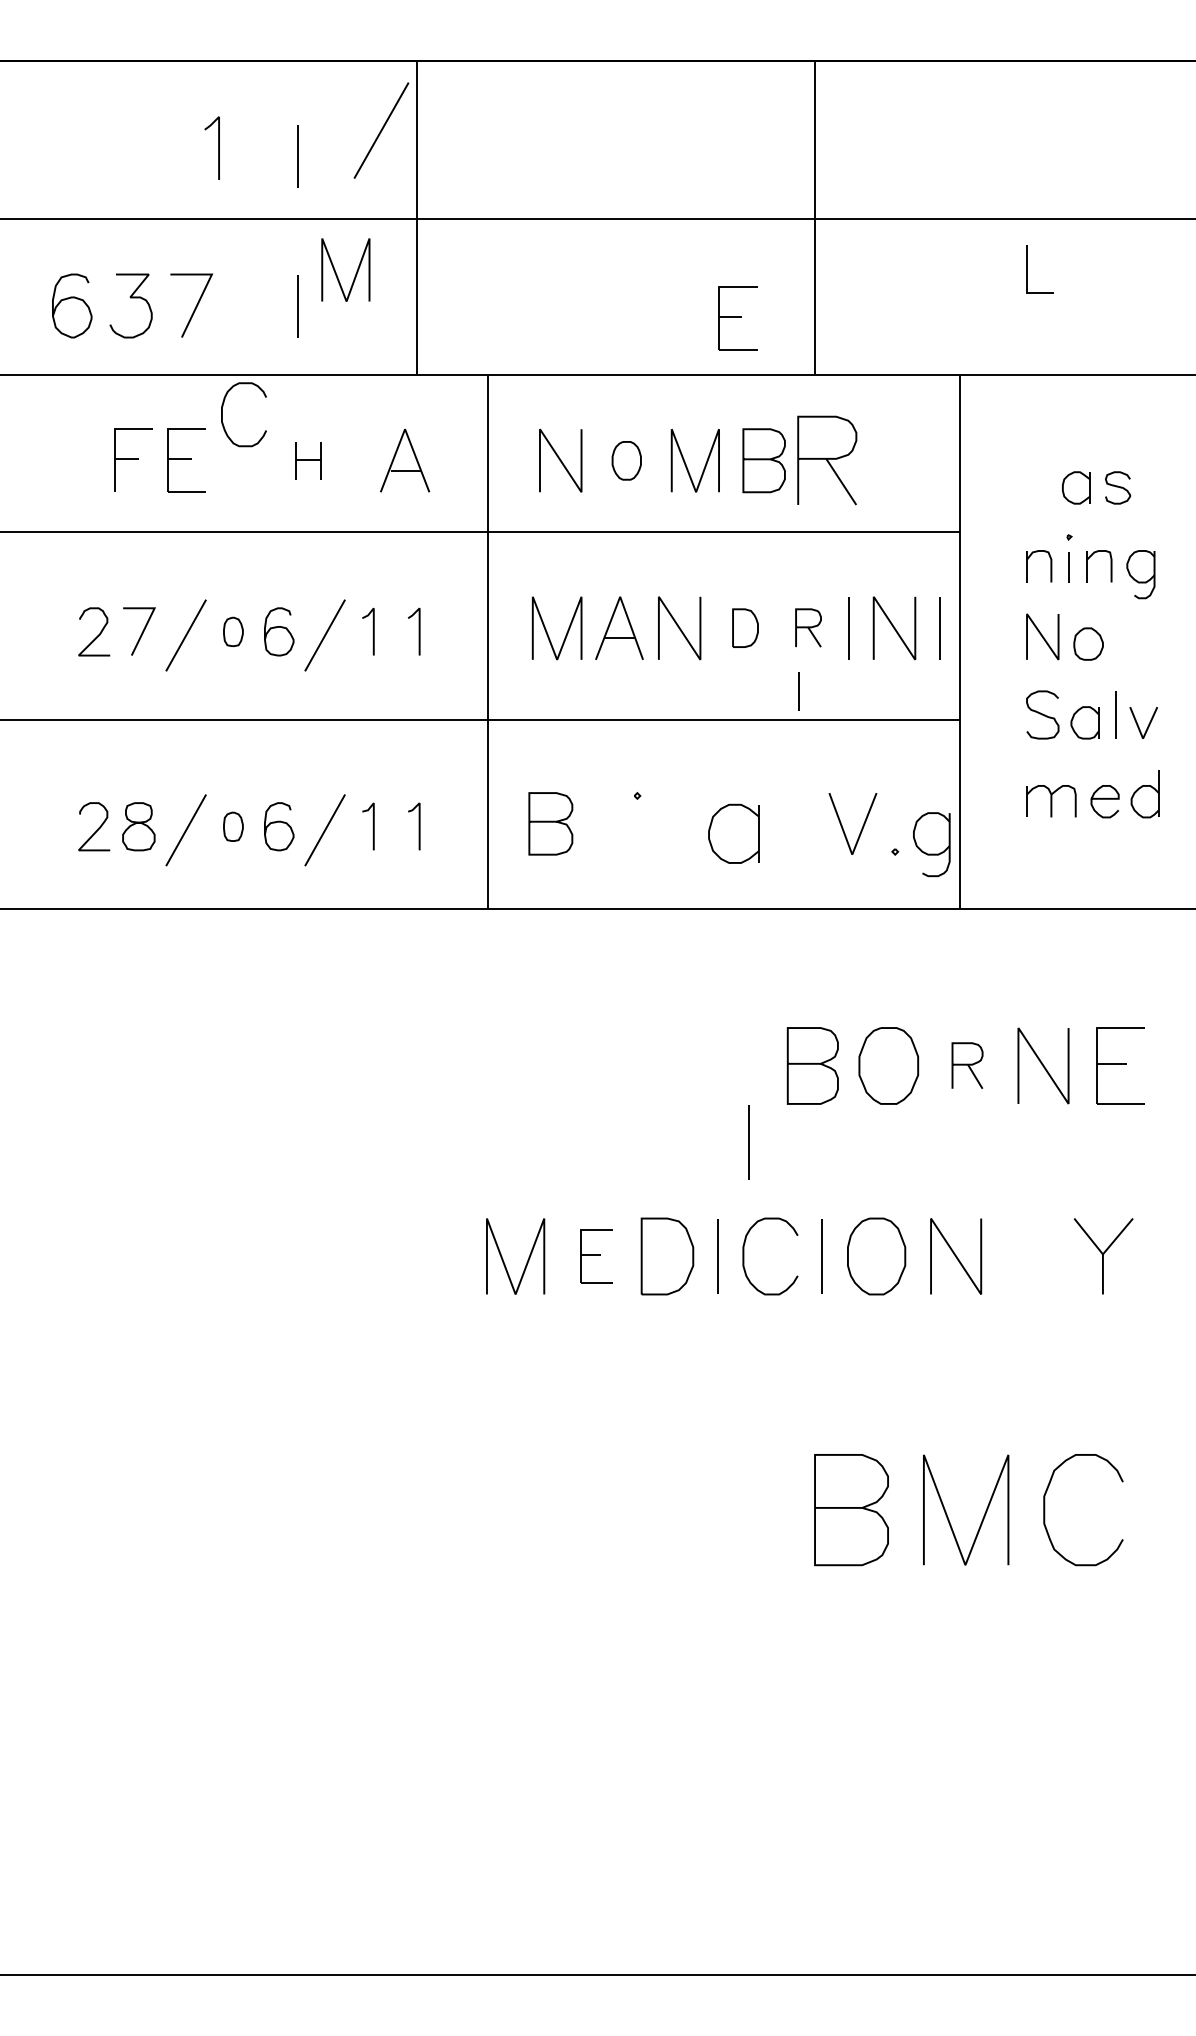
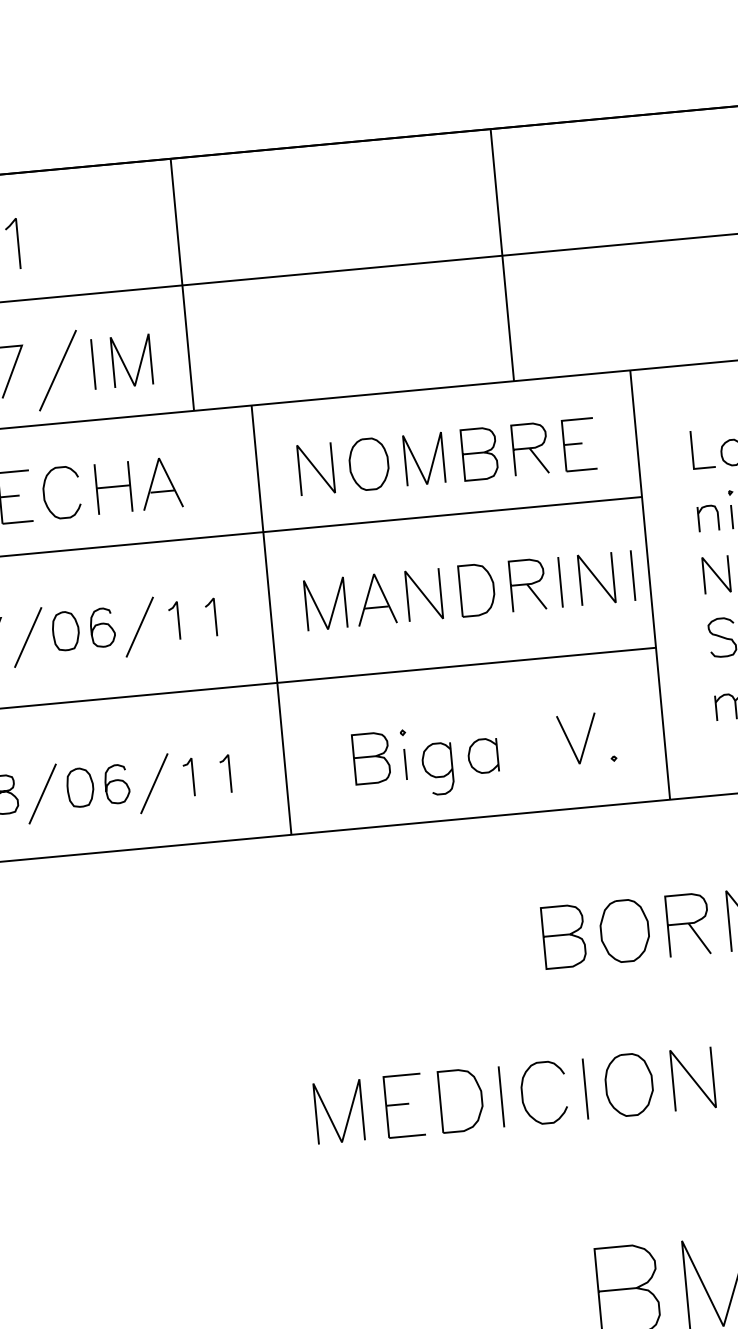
line: (381, 130) -> (58, 370), moved
line: (297, 156) -> (81, 244), removed
curve: (1027, 269) -> (692, 450), moved
curve: (337, 274) -> (125, 365), moved
part: (737, 318) -> (578, 444), moved
curve: (222, 414) -> (44, 494), moved
part: (308, 460) -> (113, 487), size x1.67
part: (405, 460) -> (161, 483), moved
part: (626, 460) -> (368, 464), size x1.67
part: (826, 460) -> (529, 449), size x0.71
part: (745, 627) -> (477, 589), size x1.67
part: (808, 627) -> (527, 584), size x1.67
part: (233, 631) -> (65, 630), size x1.67
line: (798, 691) -> (404, 764), moved
curve: (550, 822) -> (371, 757), moved
part: (233, 826) -> (80, 787), size x1.67
part: (733, 833) -> (482, 755), size x0.71
part: (931, 844) -> (437, 768), moved
part: (967, 1065) -> (688, 924), size x1.67
line: (748, 1142) -> (517, 1002), removed
part: (596, 1256) -> (404, 1105), size x1.43

